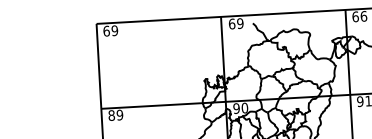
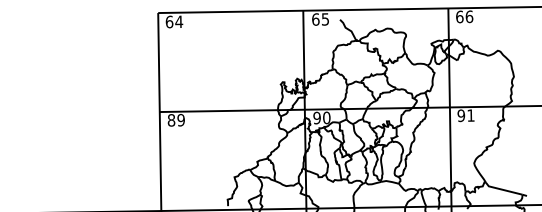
text: (240, 23) -> (325, 19), 69 -> 65
text: (115, 30) -> (179, 21), 69 -> 64

